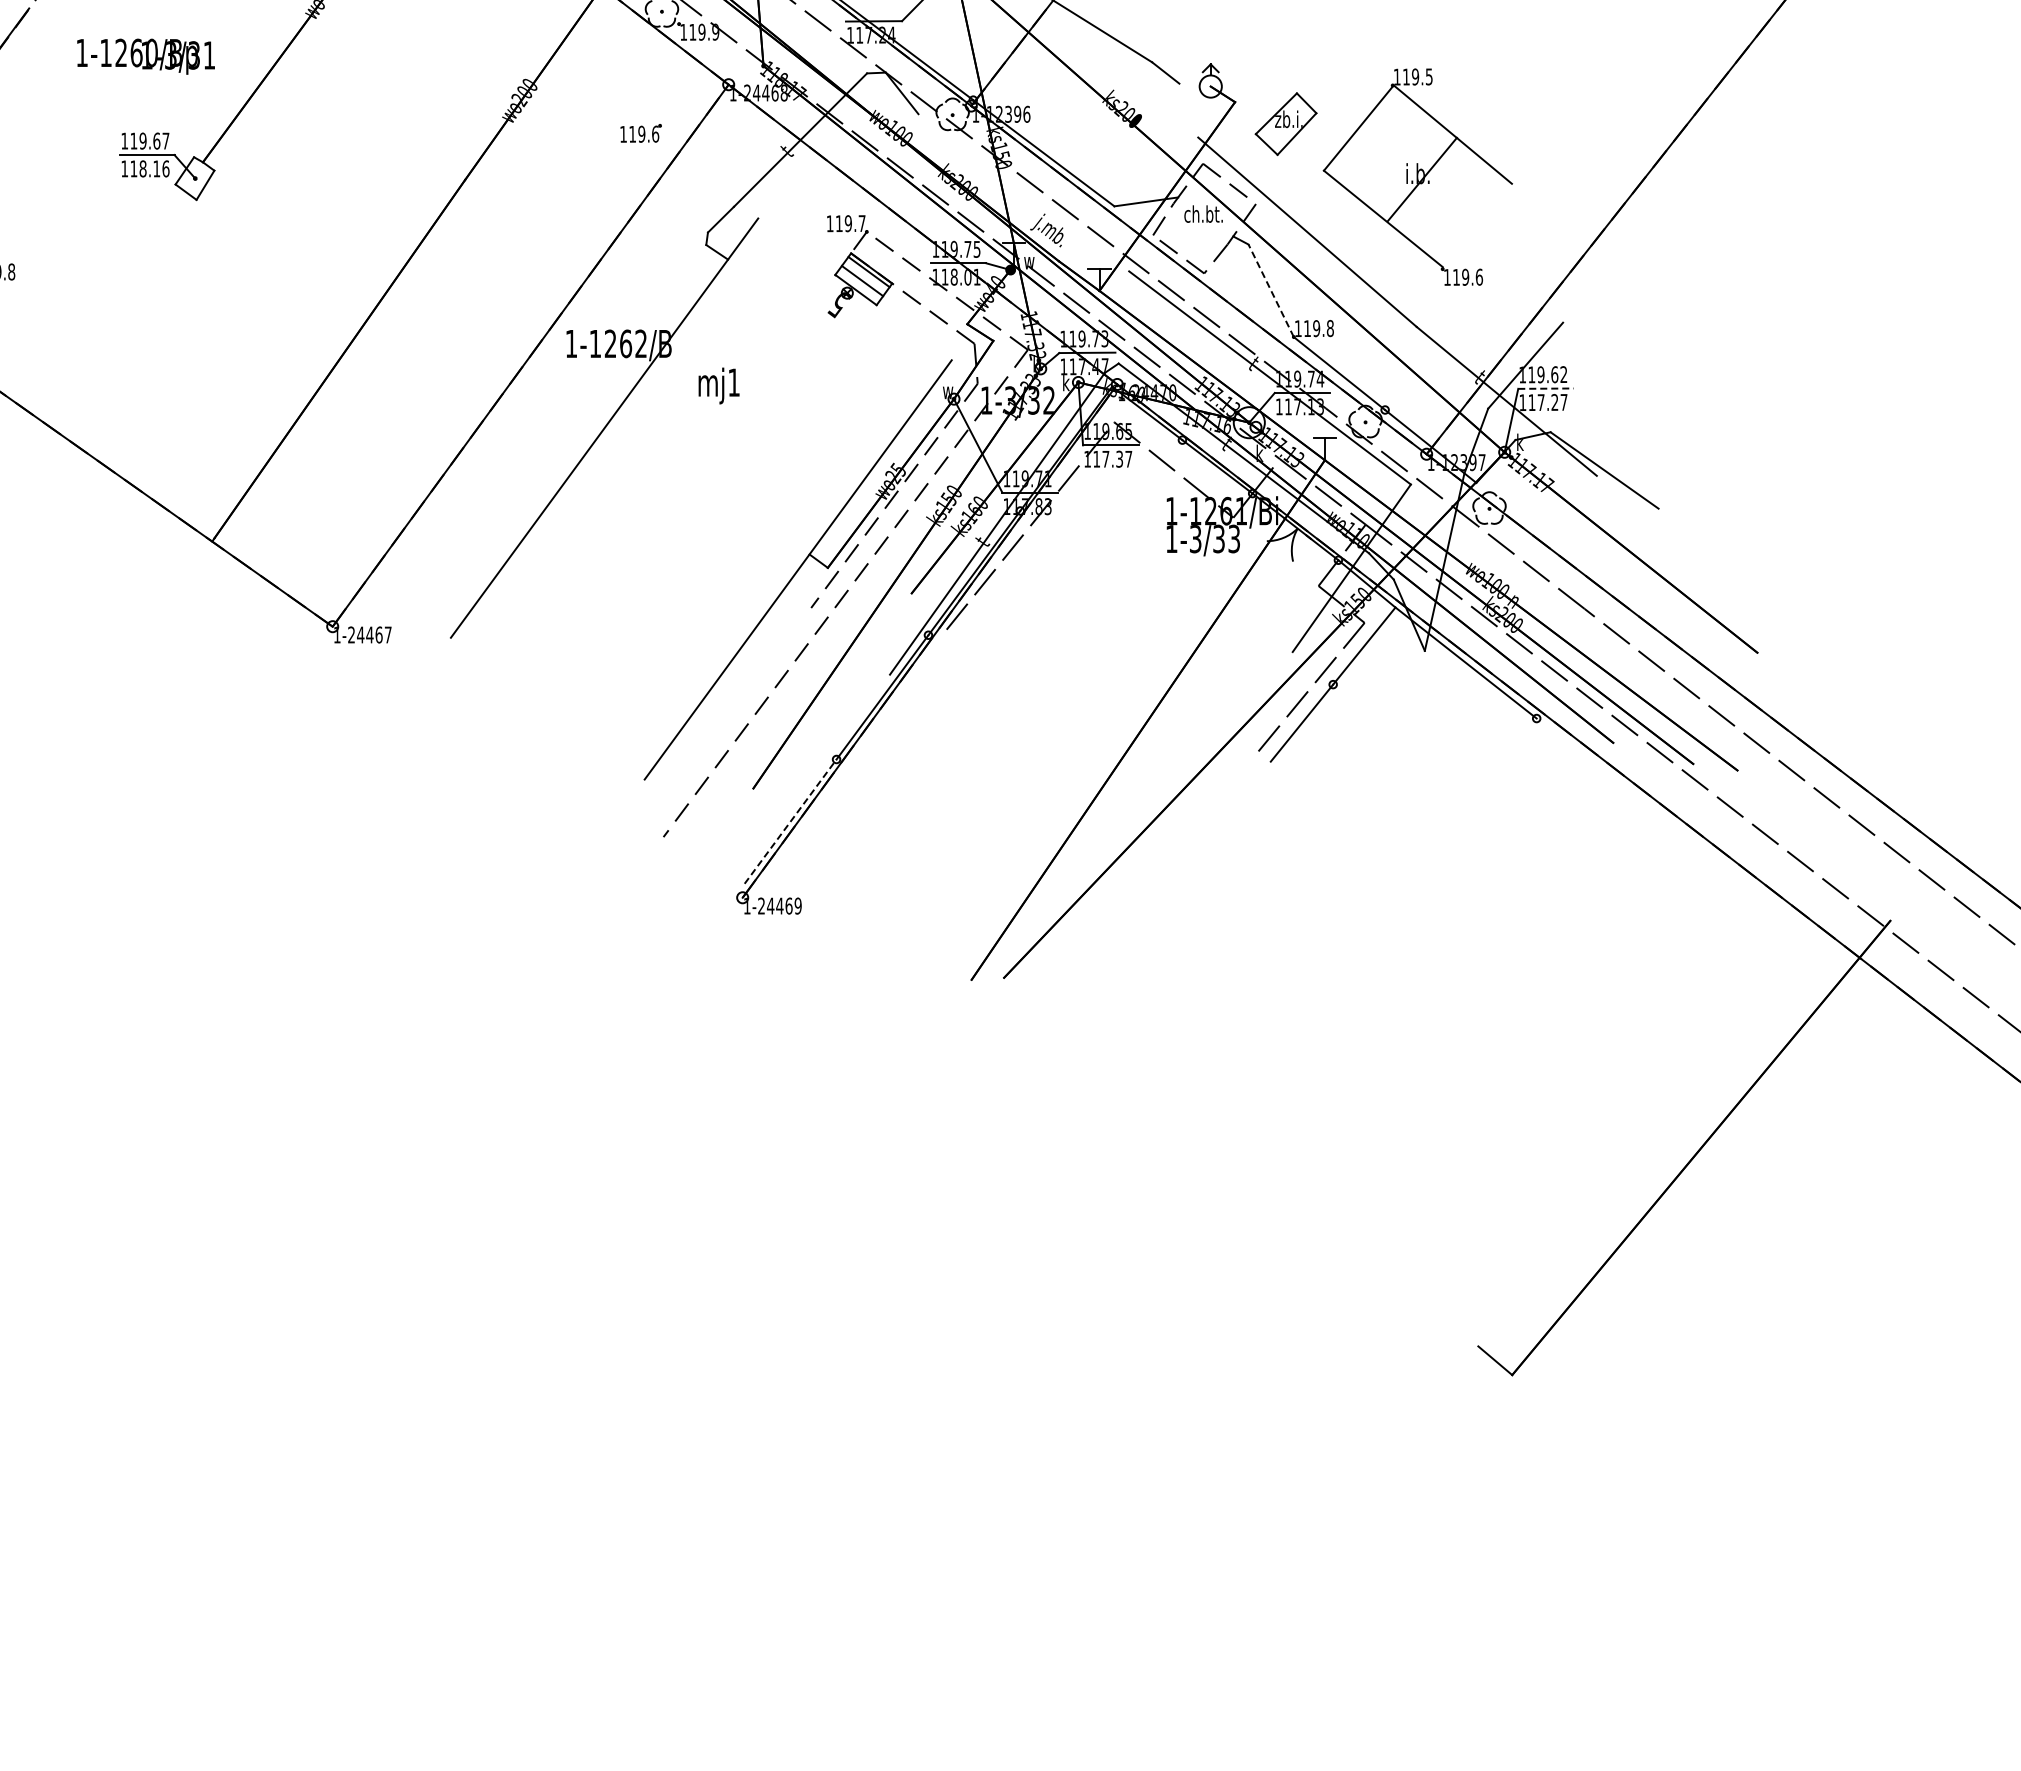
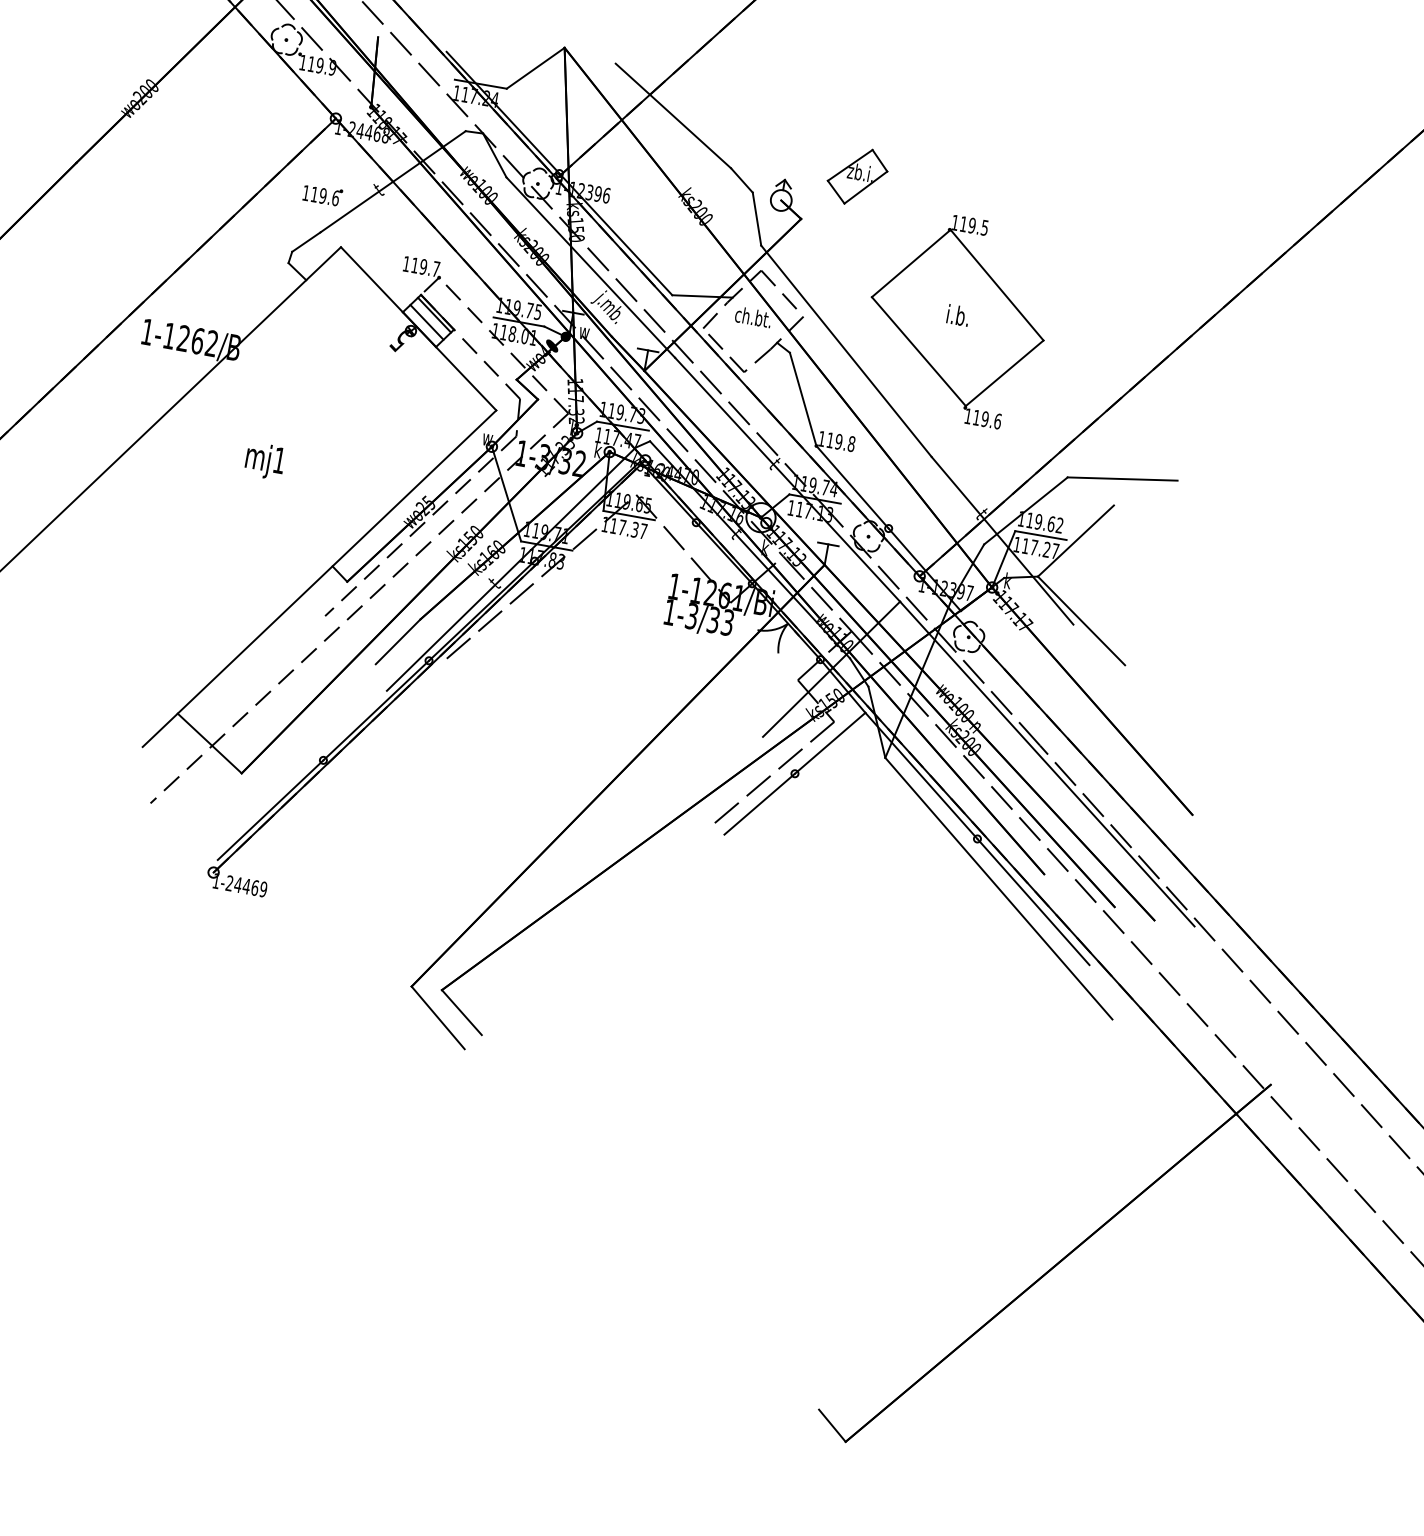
line: (1188, 110) -> (756, 218), added
part: (1285, 123) -> (857, 175), moved
part: (640, 133) -> (321, 195), moved
line: (1421, 179) -> (1003, 373), moved
line: (1023, 192) -> (590, 267), added
line: (854, 289) -> (418, 328), added
line: (1271, 290) -> (803, 399), dashed -> solid
line: (1620, 313) -> (1122, 478), added
text: (718, 385) -> (264, 460), moved
line: (1583, 387) -> (1075, 540), added
line: (1545, 388) -> (1040, 535), dashed -> solid
line: (892, 620) -> (398, 641), added
line: (1595, 626) -> (1047, 763), added
line: (714, 763) -> (209, 743), added
line: (1568, 766) -> (998, 888), added
line: (1606, 773) -> (1032, 901), added
line: (790, 821) -> (270, 810), dashed -> solid
line: (1029, 997) -> (462, 1012), added
line: (1005, 1007) -> (438, 1017), added

